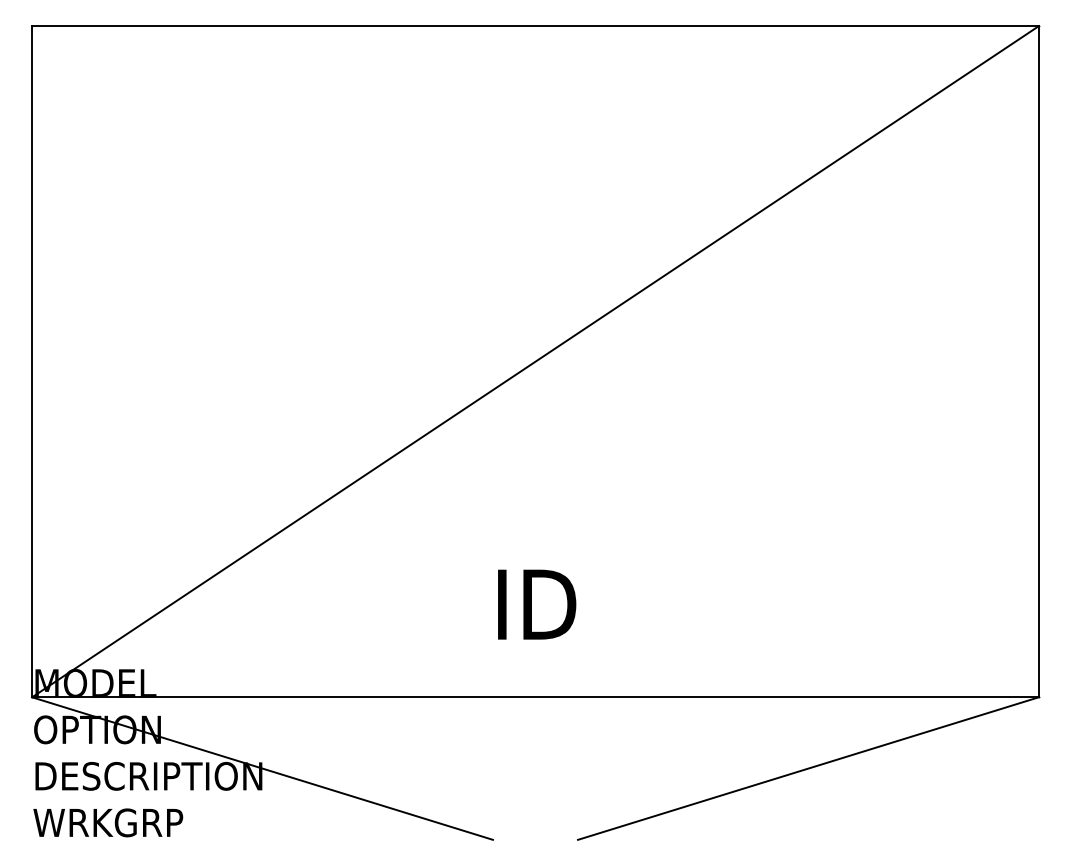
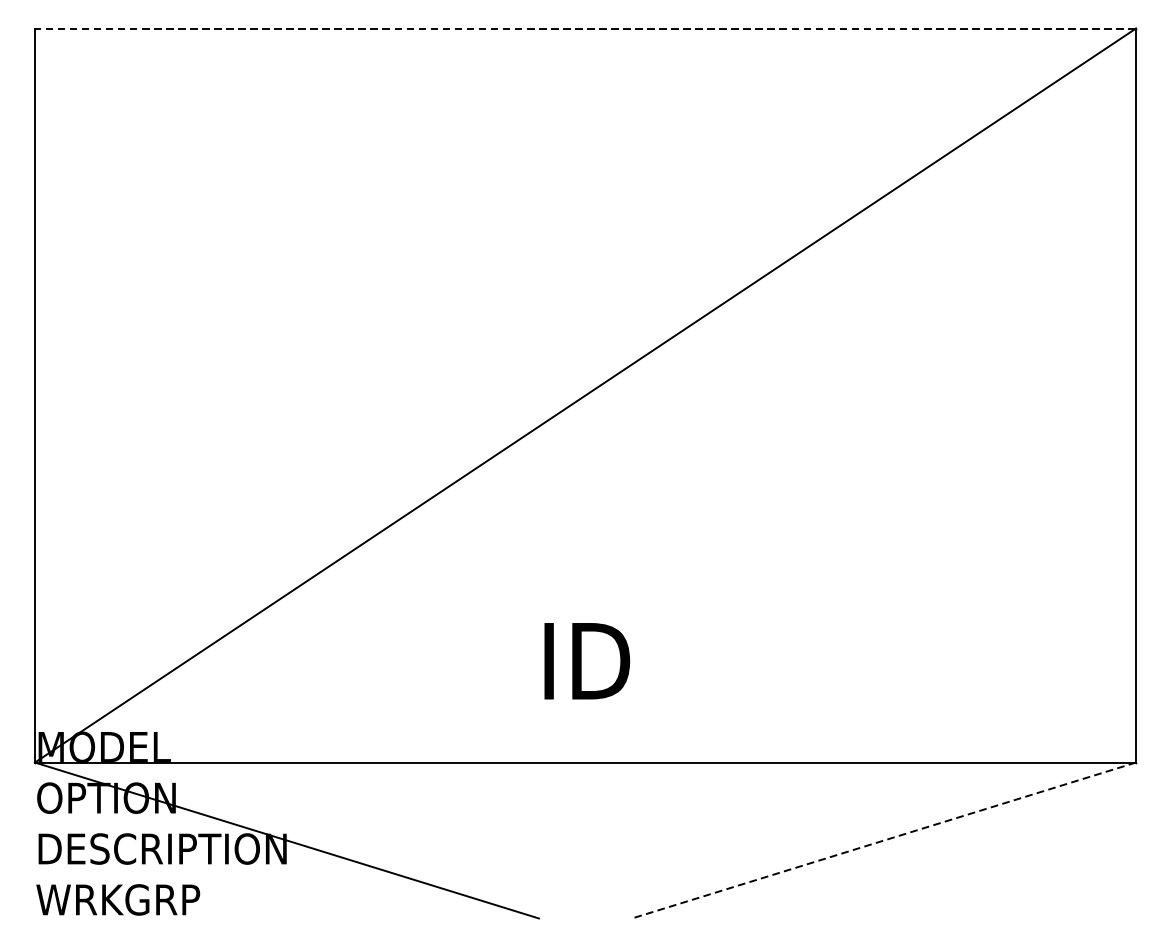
line: (535, 26) -> (585, 28), solid -> dashed
line: (807, 768) -> (882, 840), solid -> dashed

